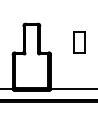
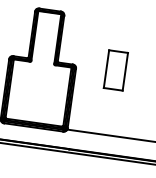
part: (79, 42) -> (115, 70), moved

